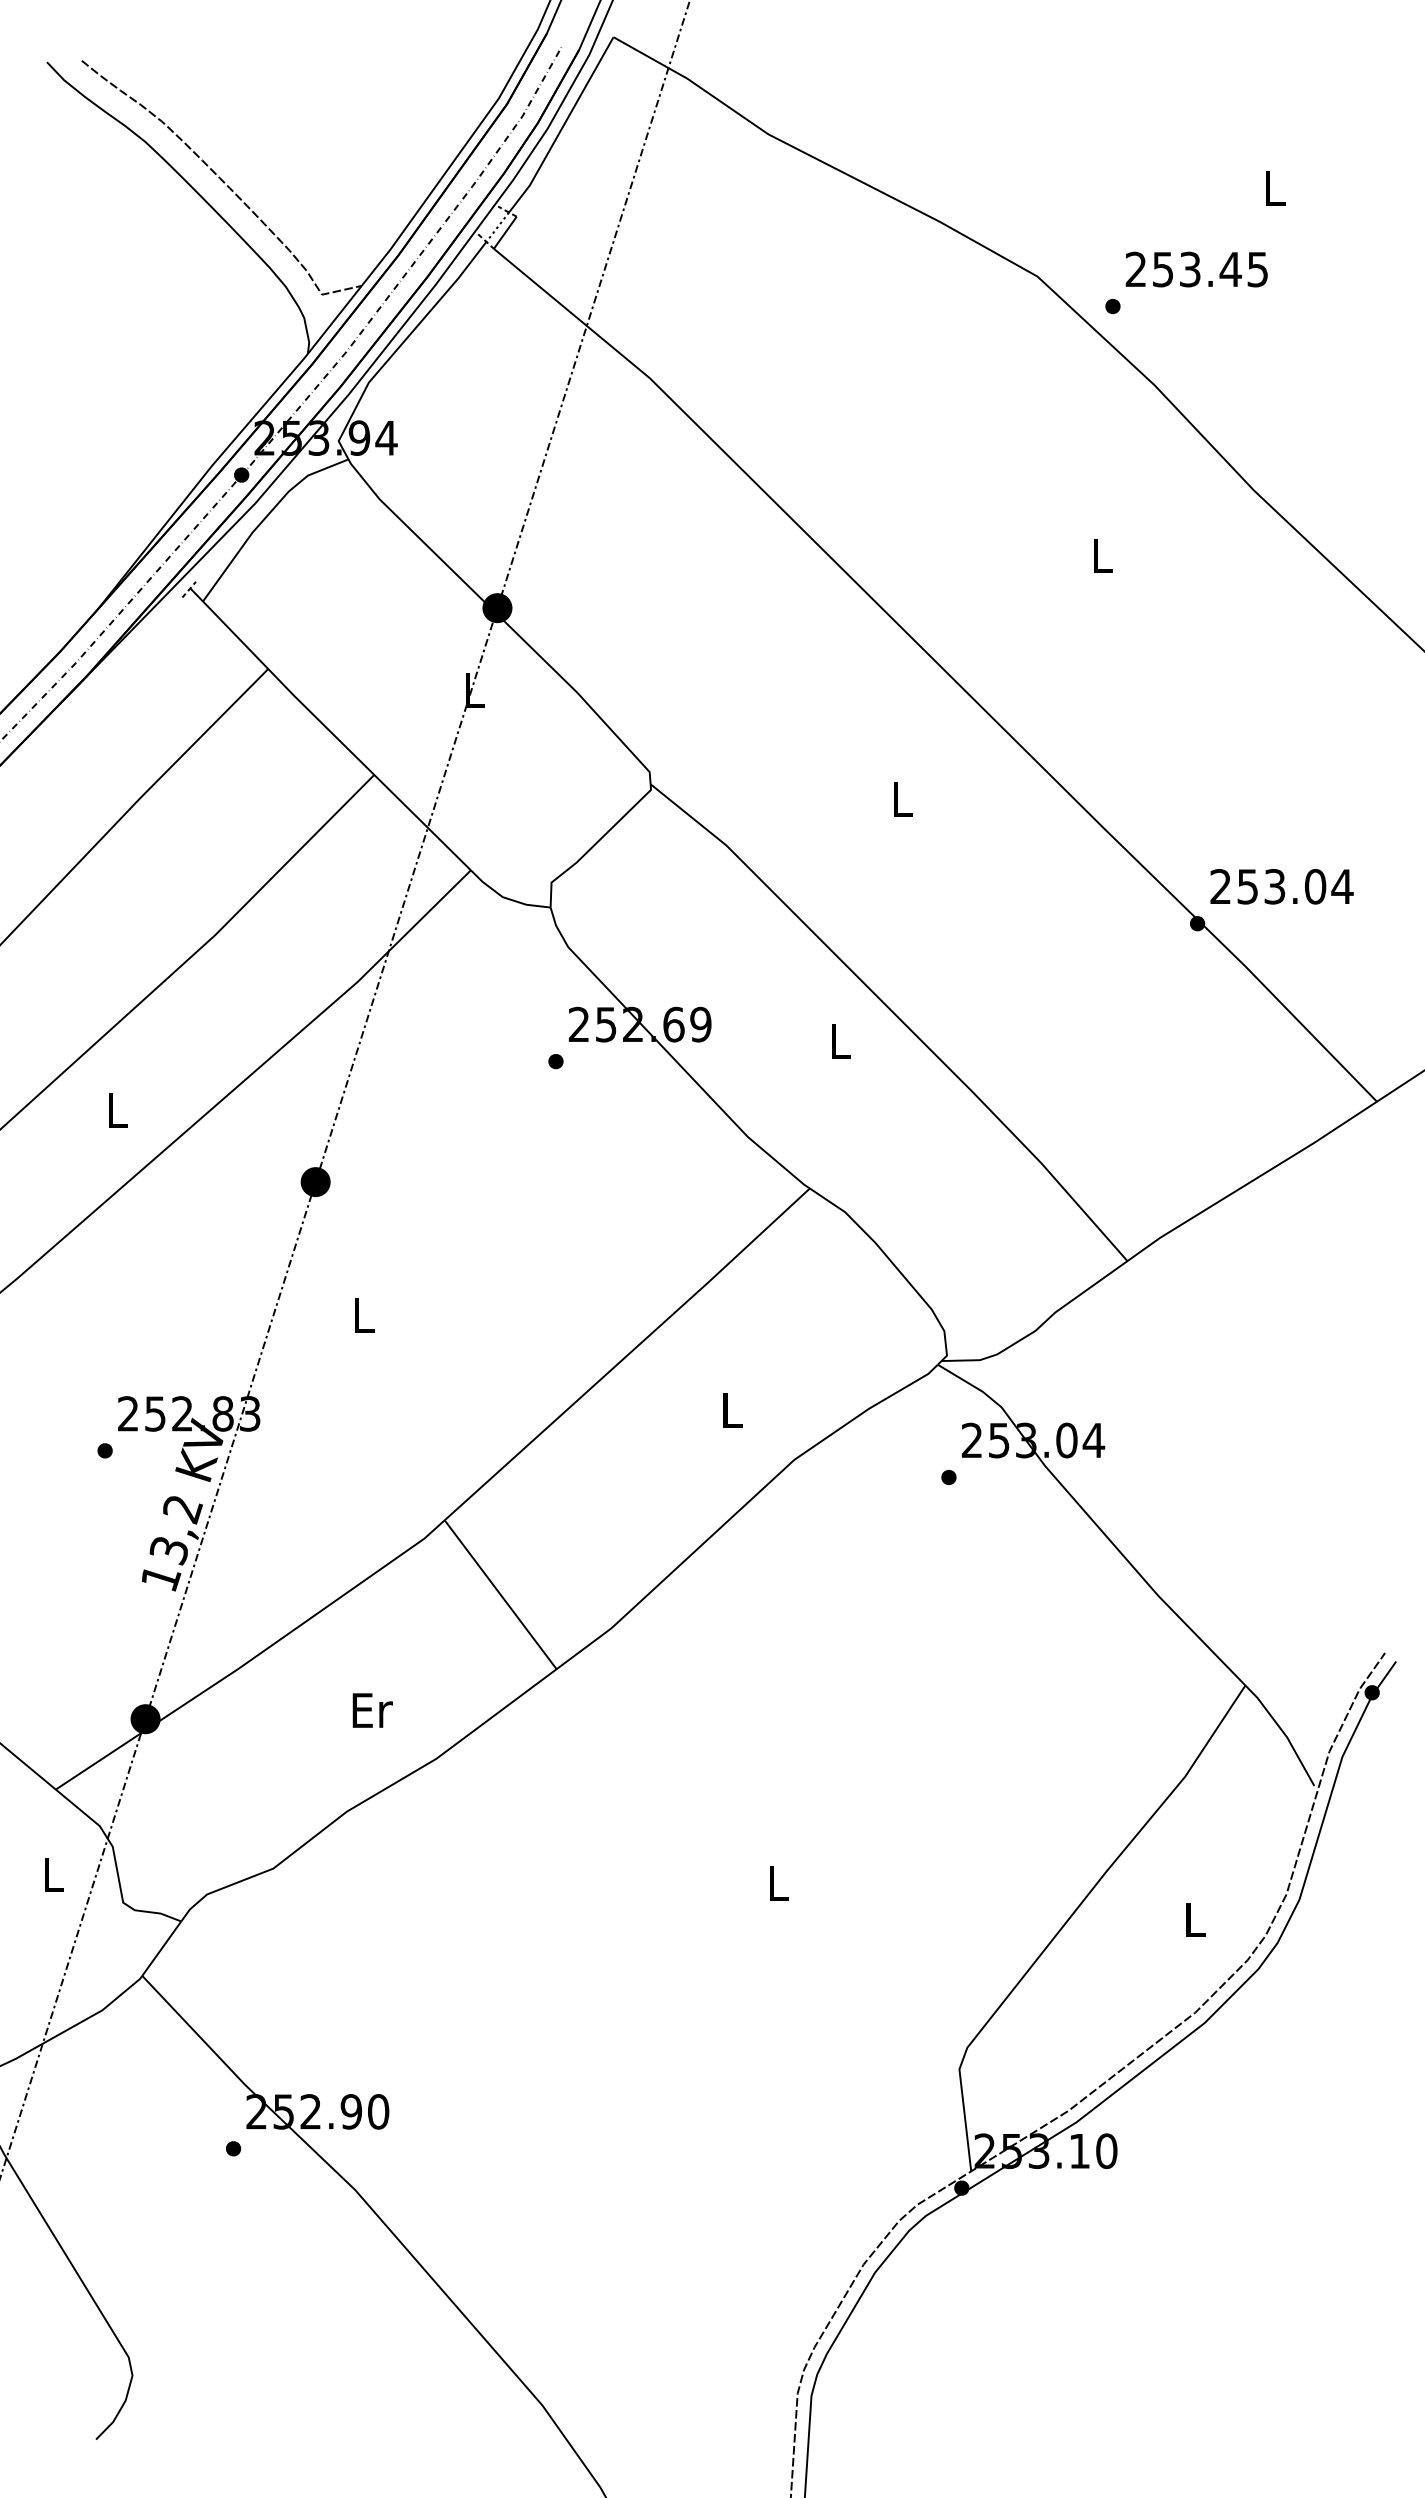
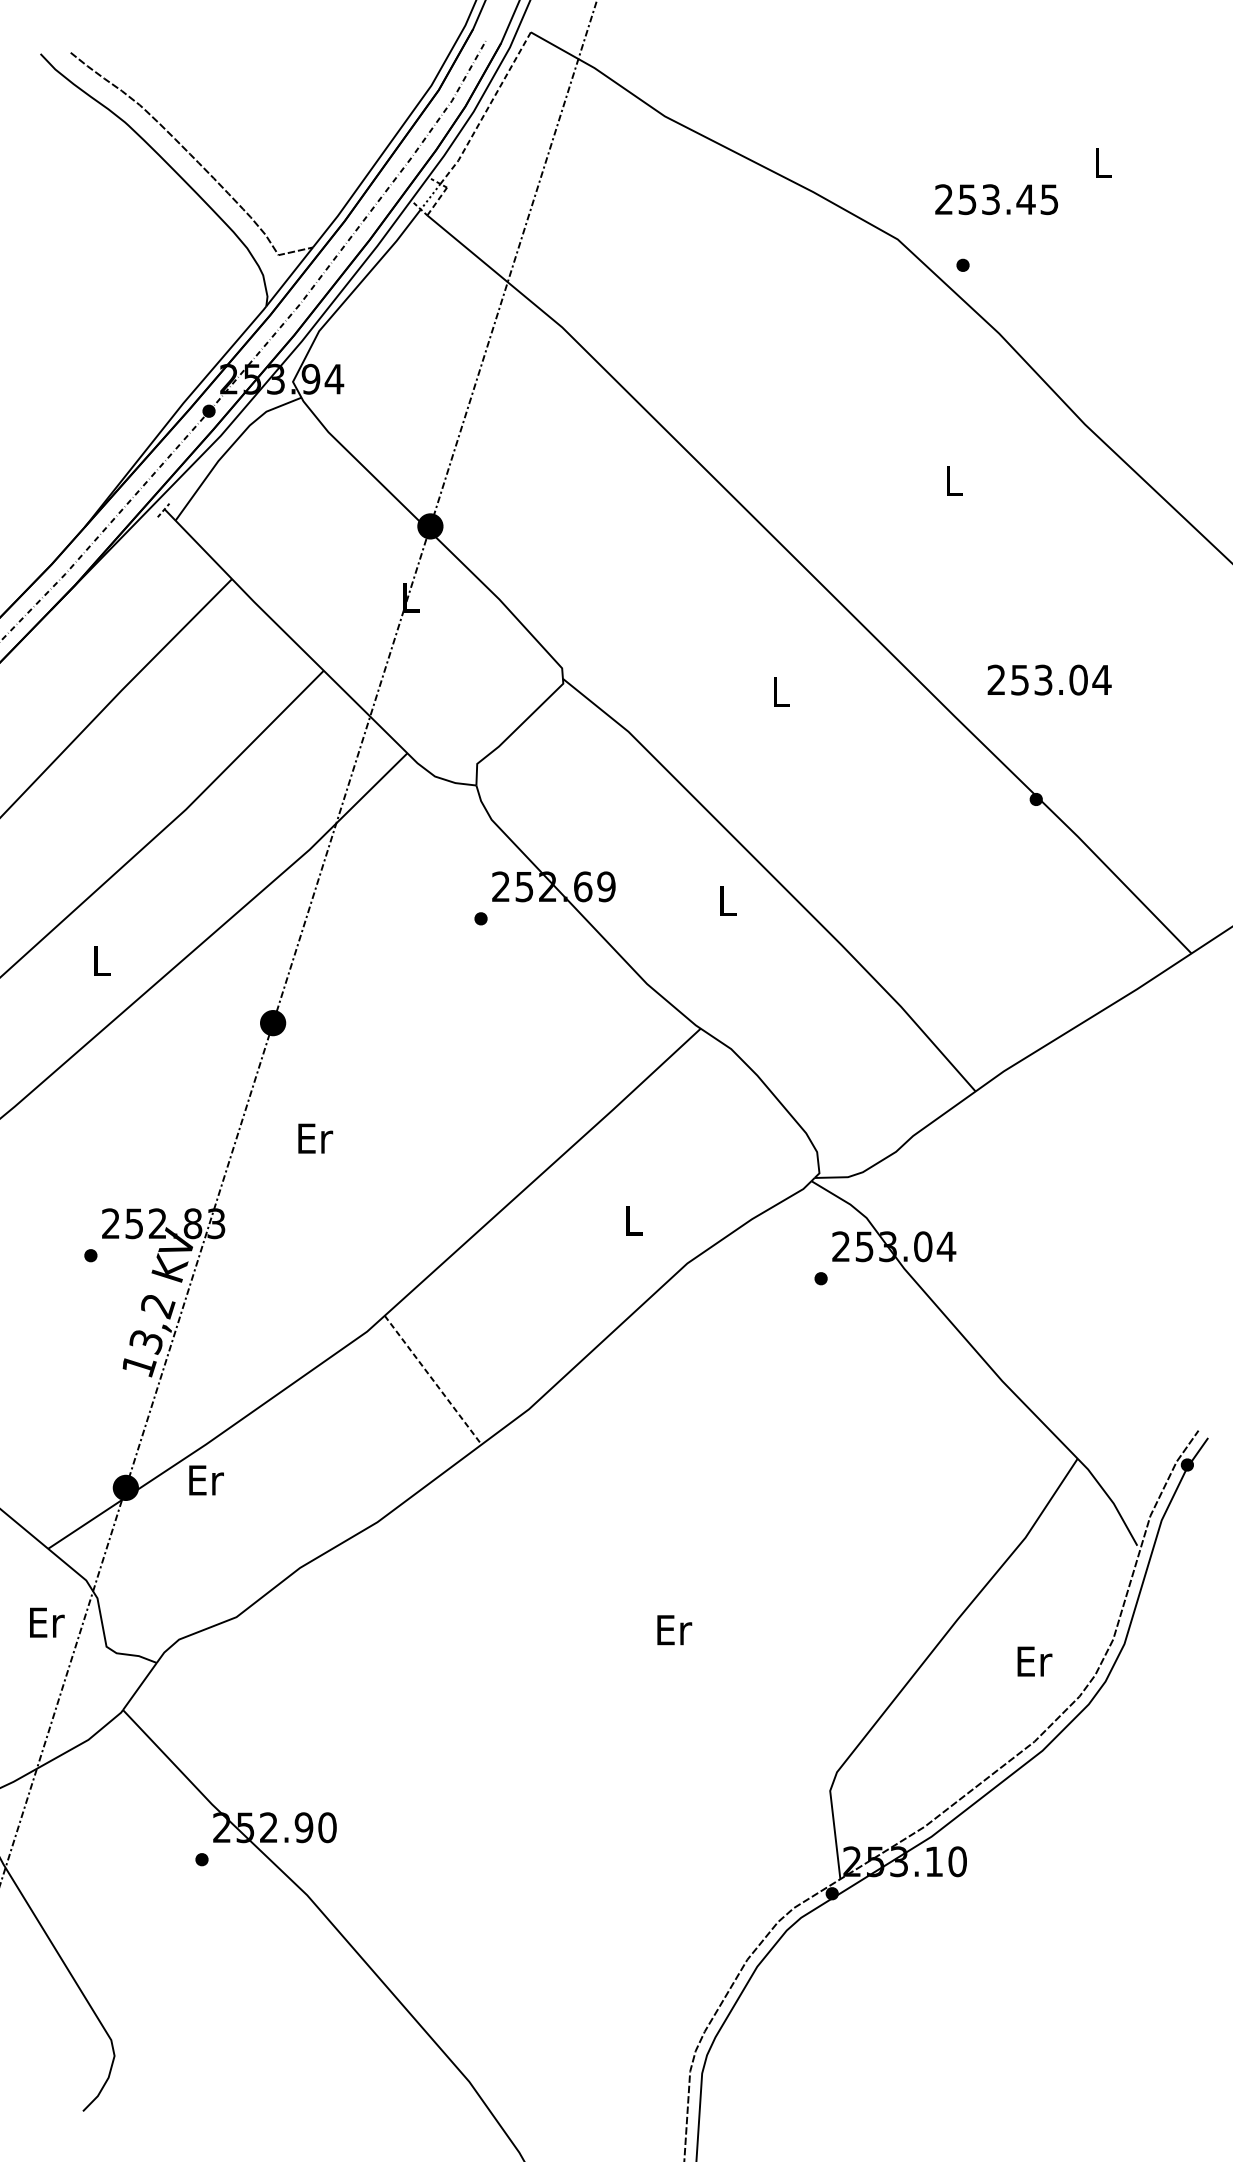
line: (562, 127) -> (486, 110), solid -> dashed
line: (505, 232) -> (437, 201), solid -> dashed
text: (1196, 269) -> (996, 199), moved
text: (1281, 886) -> (1049, 679), moved
text: (364, 1315) -> (315, 1138), L -> Er
line: (500, 1595) -> (433, 1380), solid -> dashed
text: (372, 1710) -> (206, 1480), moved
text: (54, 1874) -> (47, 1622), L -> Er
text: (779, 1883) -> (674, 1630), L -> Er
text: (1196, 1919) -> (1035, 1661), L -> Er

